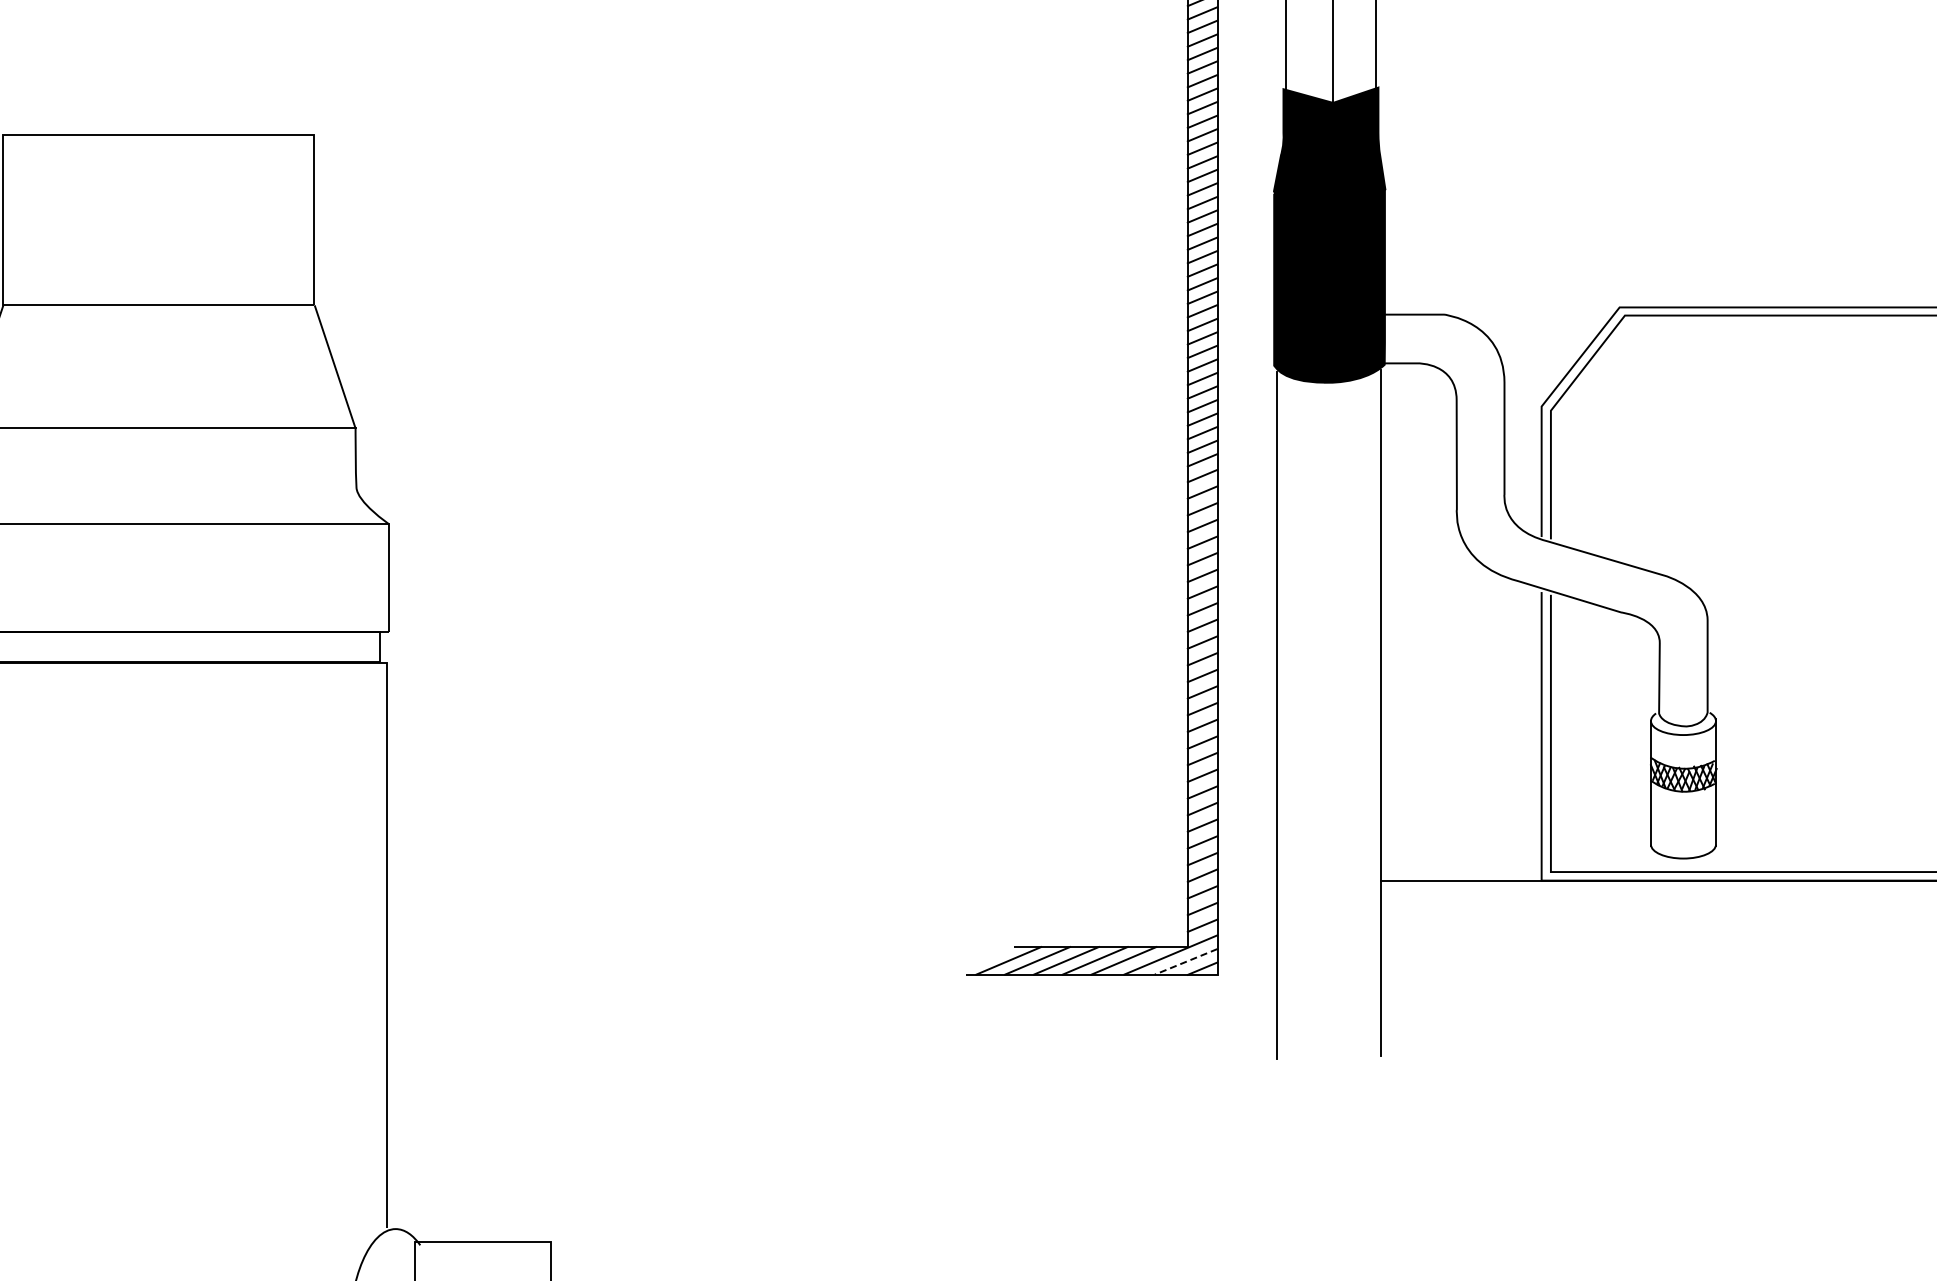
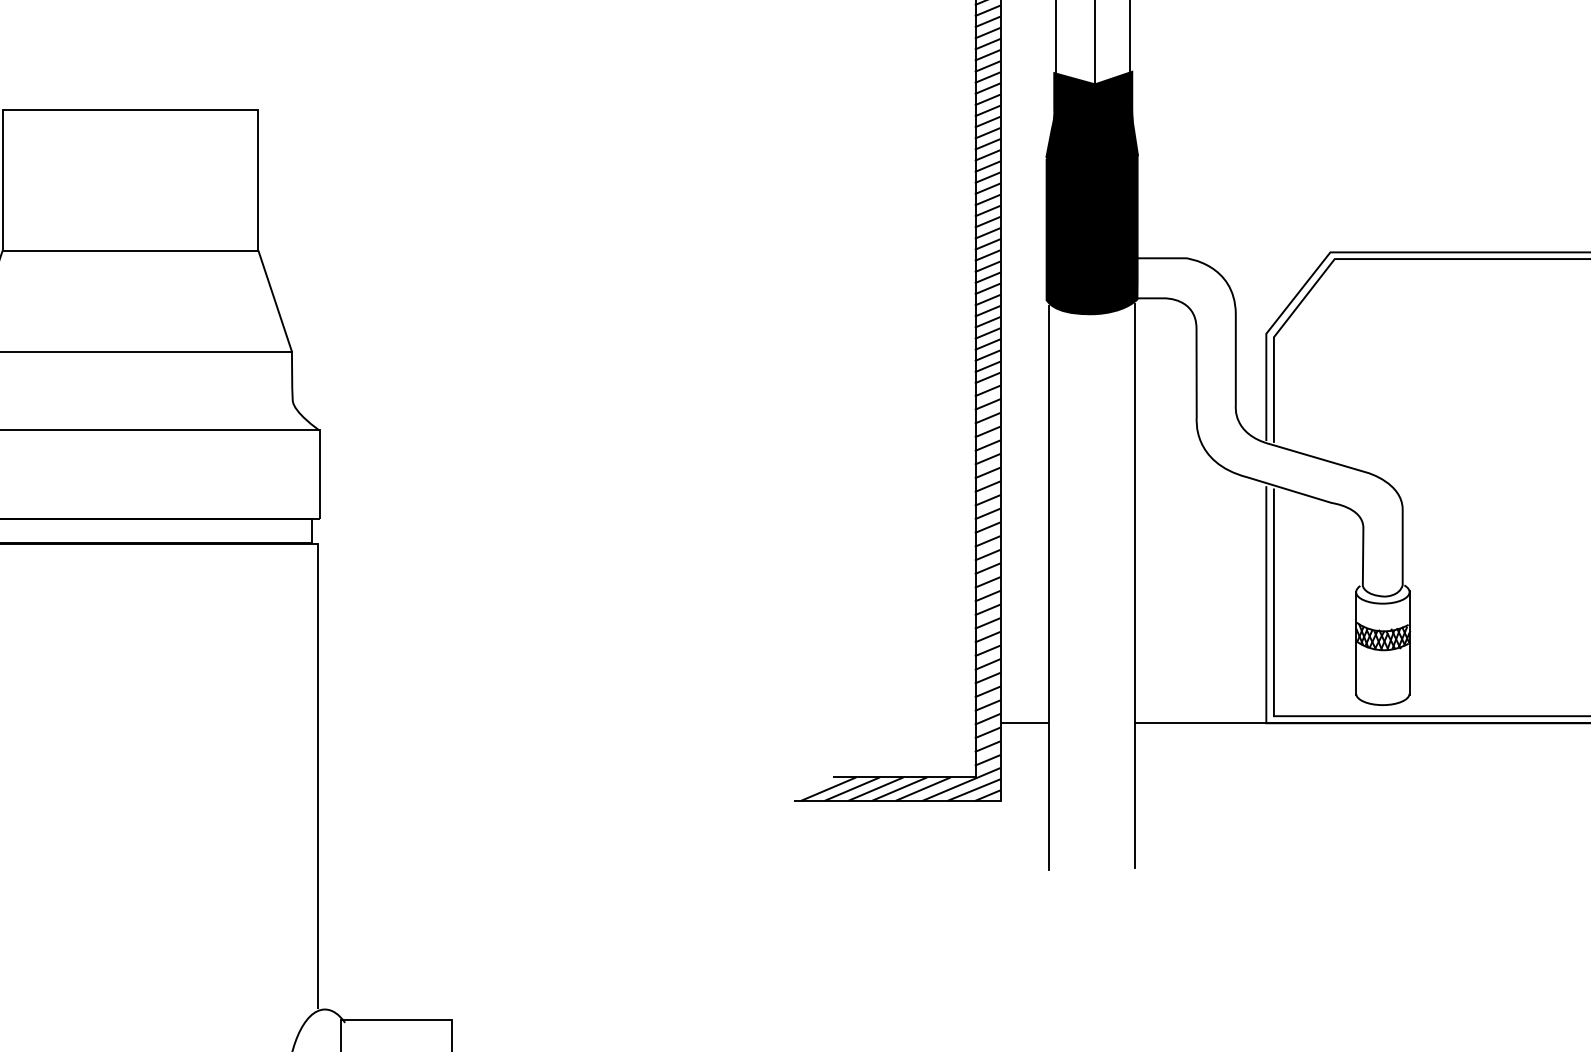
line: (1247, 880) -> (1024, 723), added
line: (1186, 961) -> (974, 789), dashed -> solid

